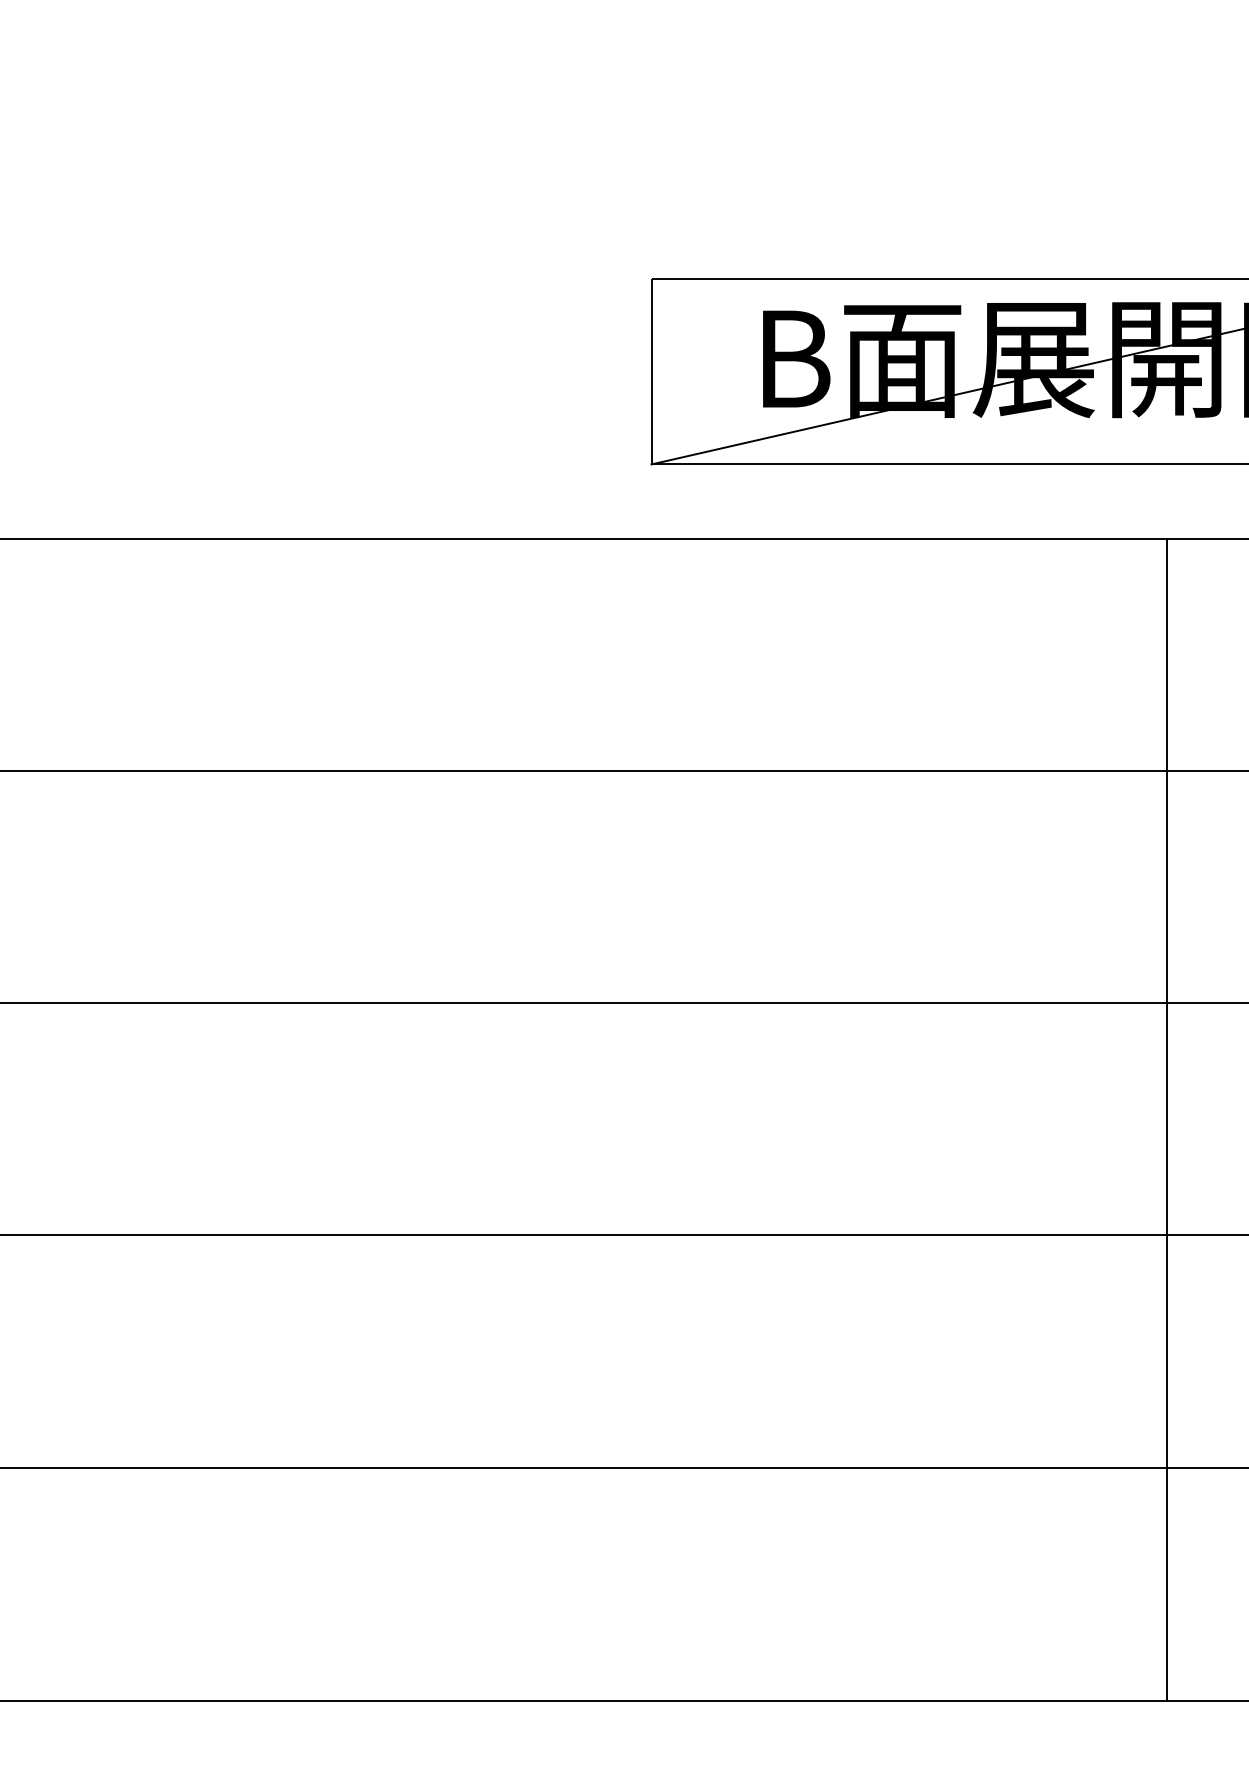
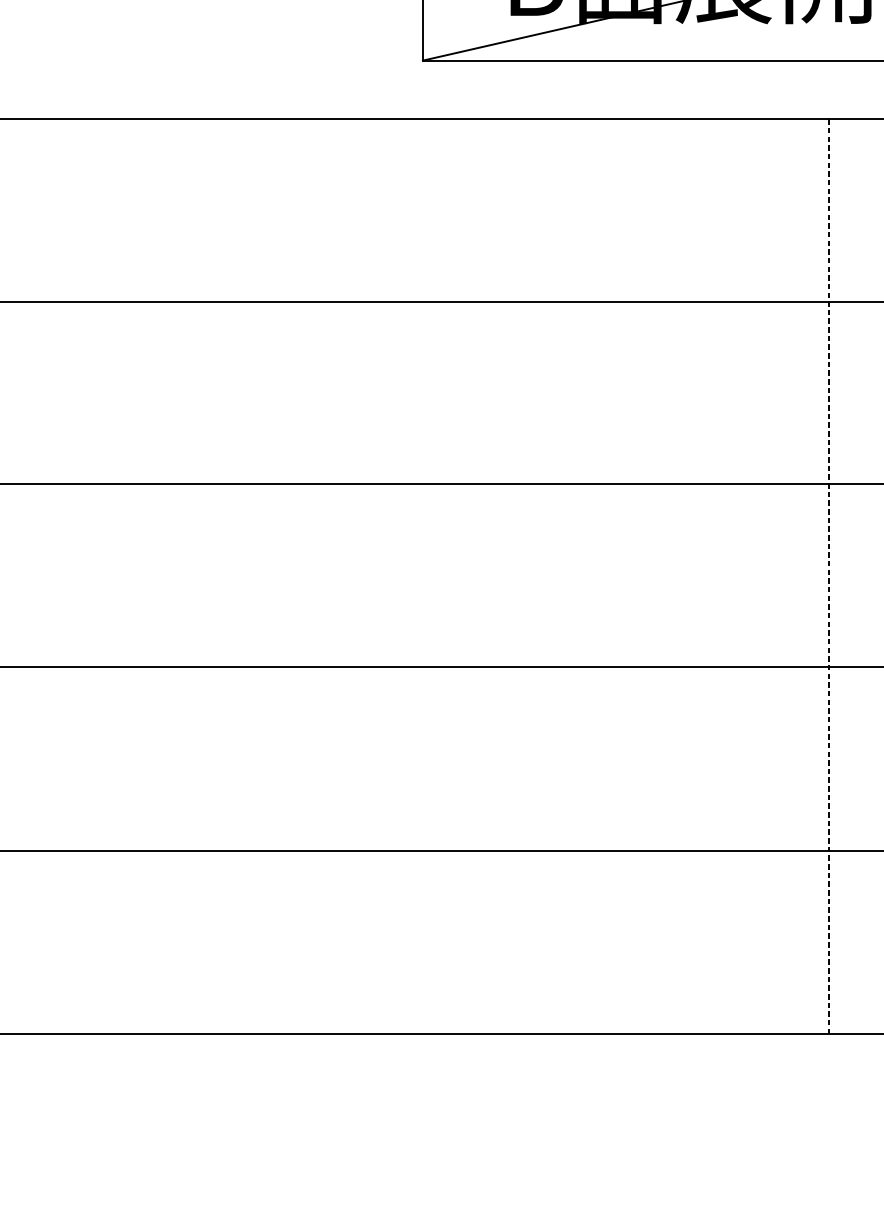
line: (1166, 1120) -> (828, 577), solid -> dashed

